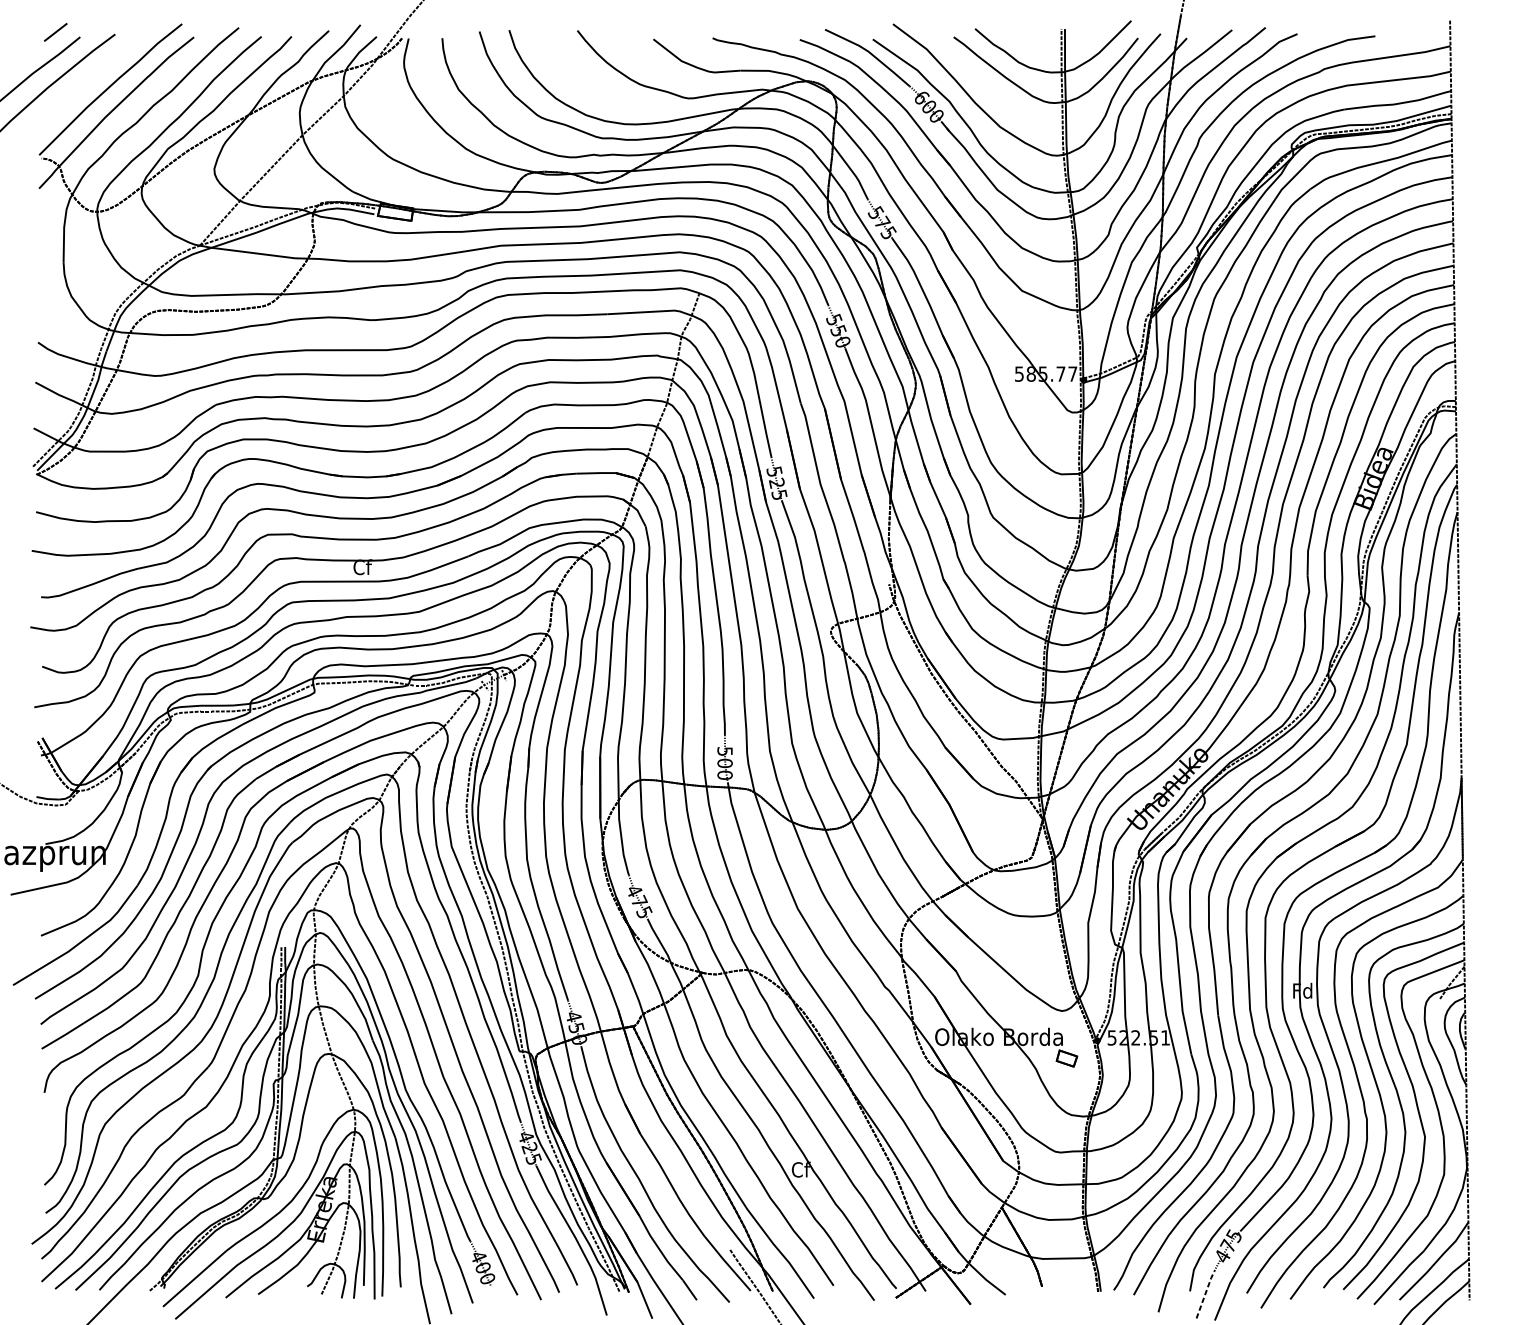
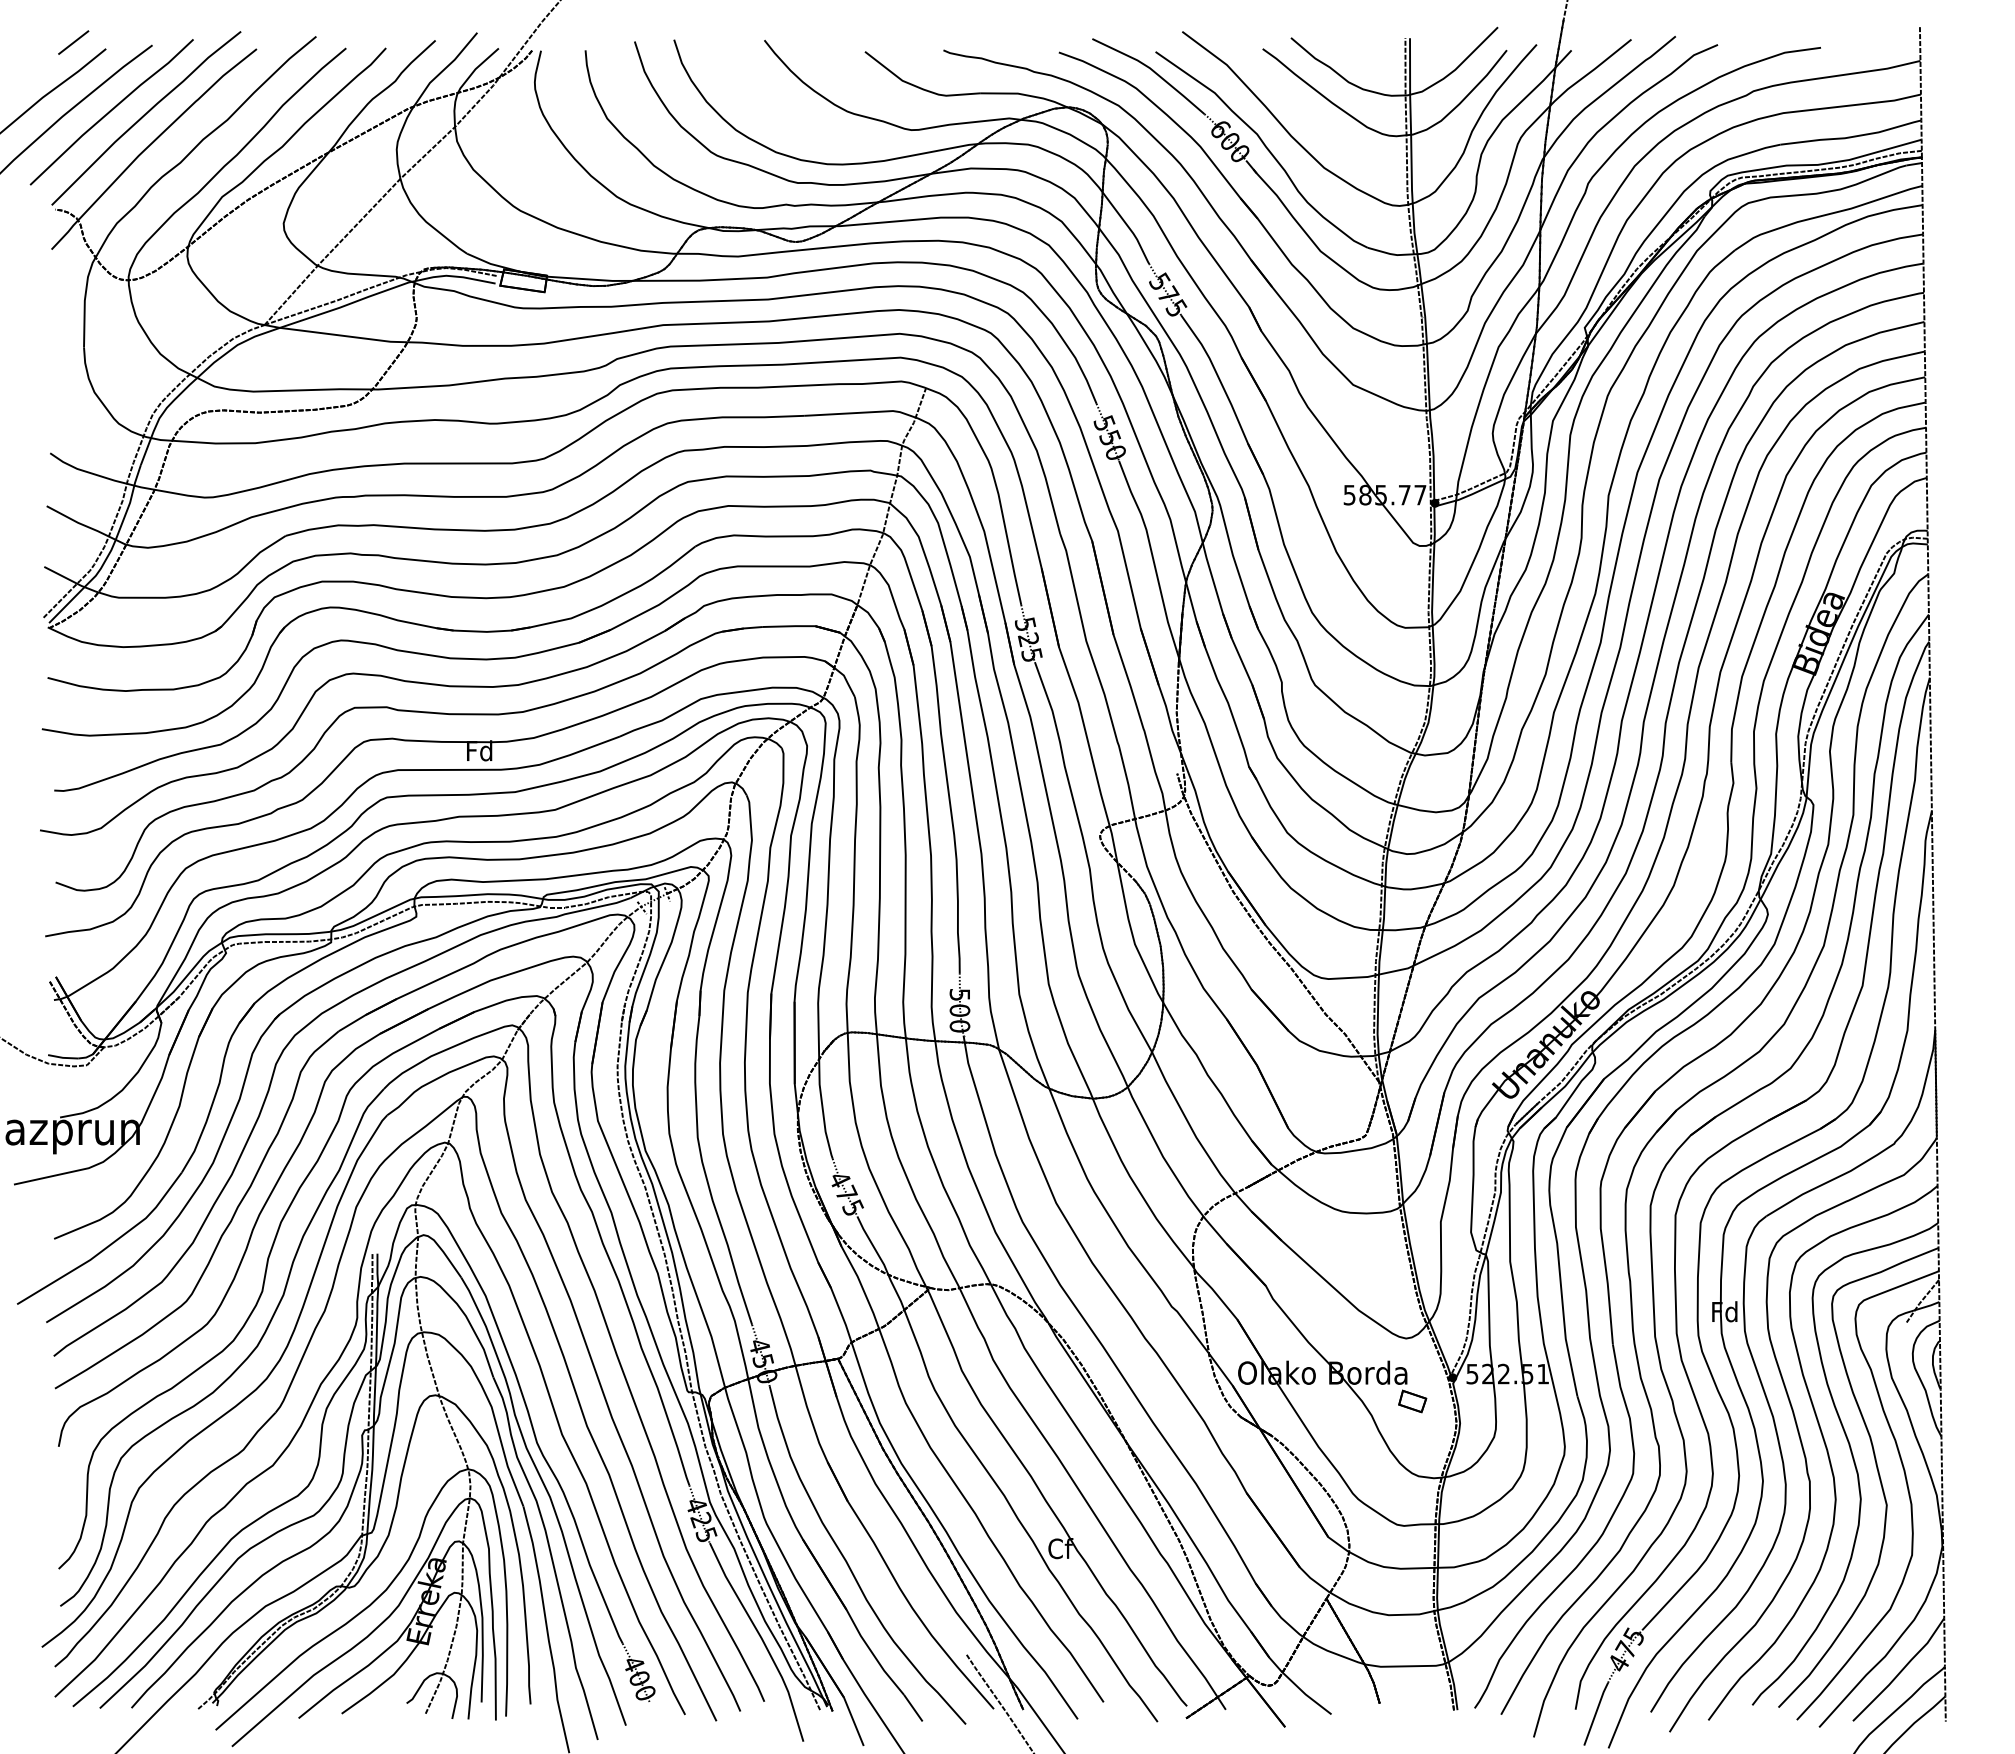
line: (84, 84) -> (111, 111), added
text: (362, 566) -> (479, 750), Cf -> Fd
line: (1205, 1293) -> (1596, 1712), dashed -> solid

